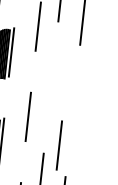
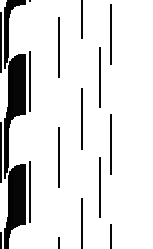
line: (69, 55) -> (99, 77), added
line: (51, 87) -> (82, 118), added
line: (73, 110) -> (111, 143), added

